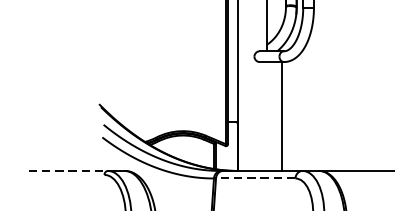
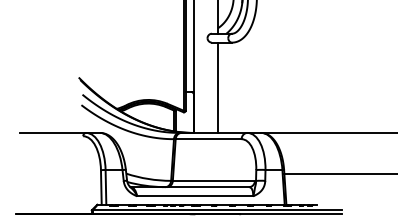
line: (282, 116) -> (217, 87), moved
line: (68, 170) -> (53, 132), dashed -> solid
line: (255, 178) -> (208, 139), dashed -> solid

